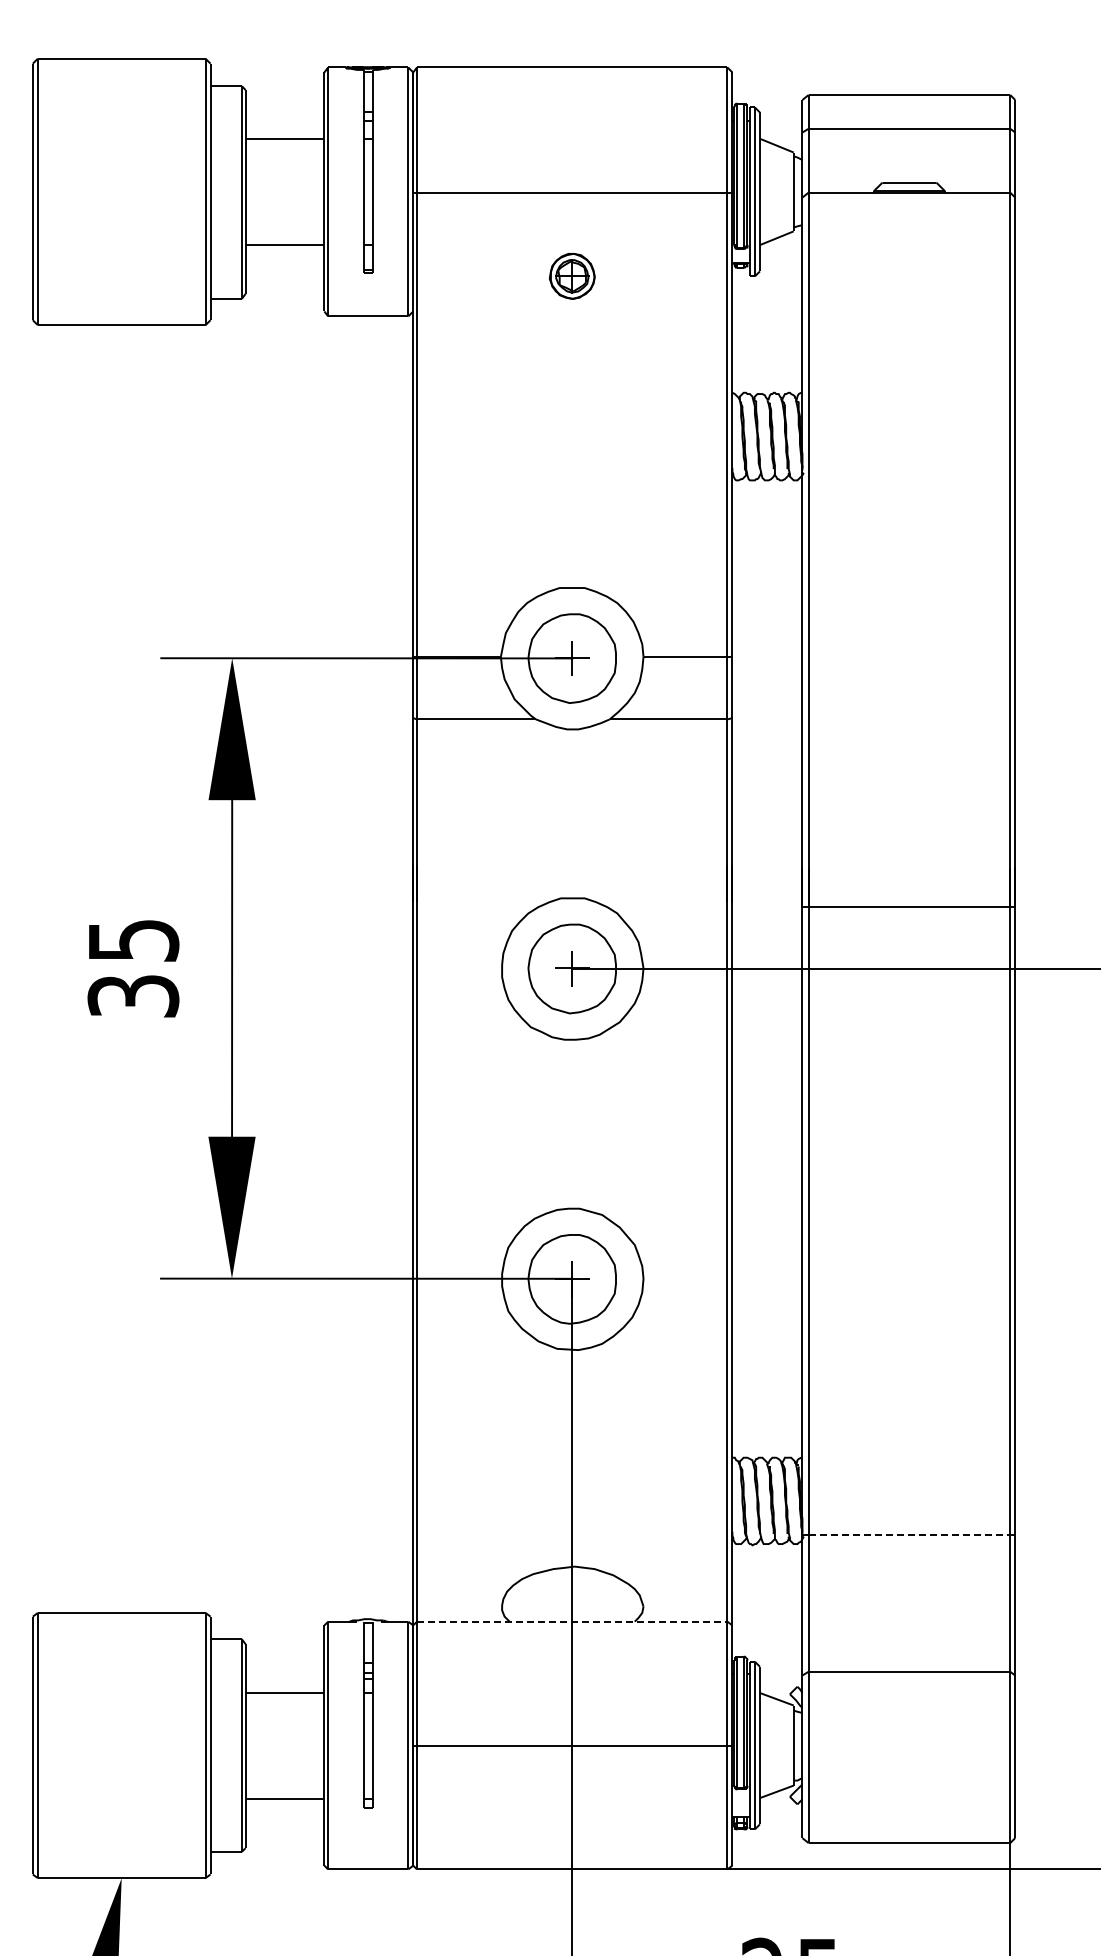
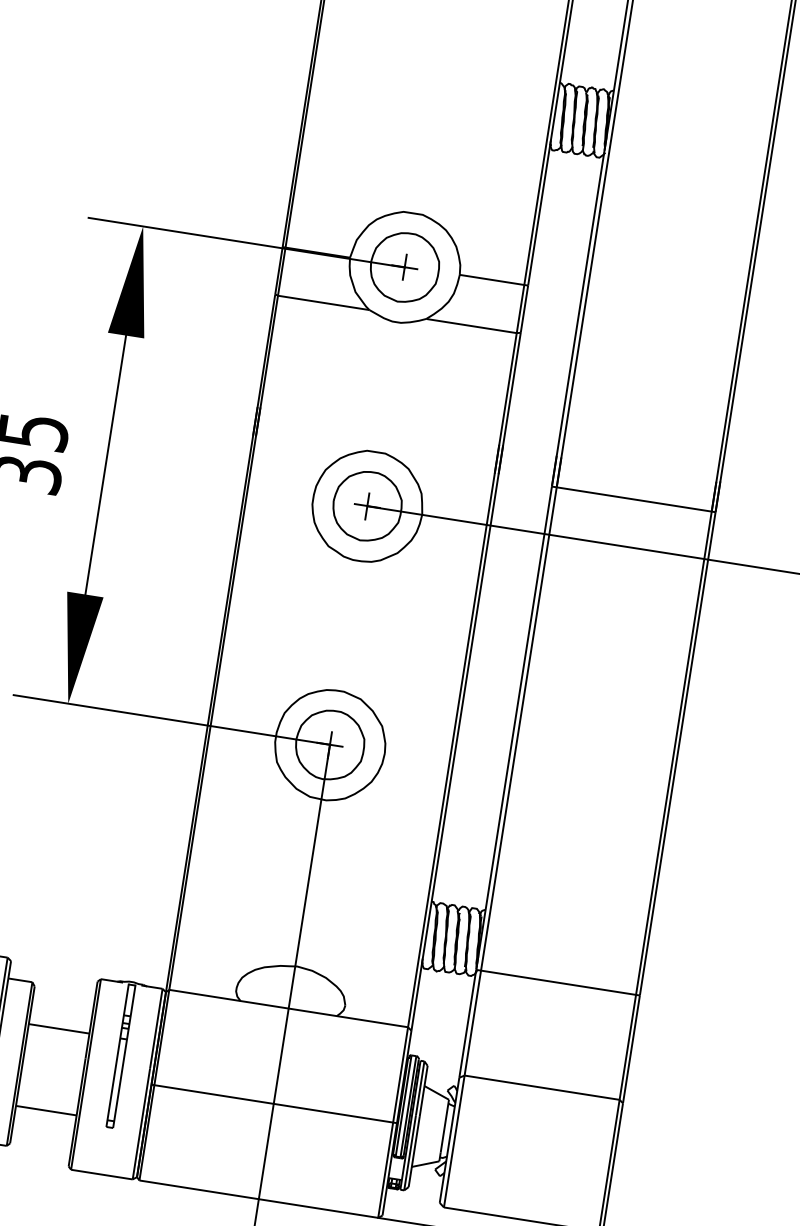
line: (909, 1535) -> (558, 982), dashed -> solid
line: (572, 1621) -> (288, 1008), dashed -> solid

